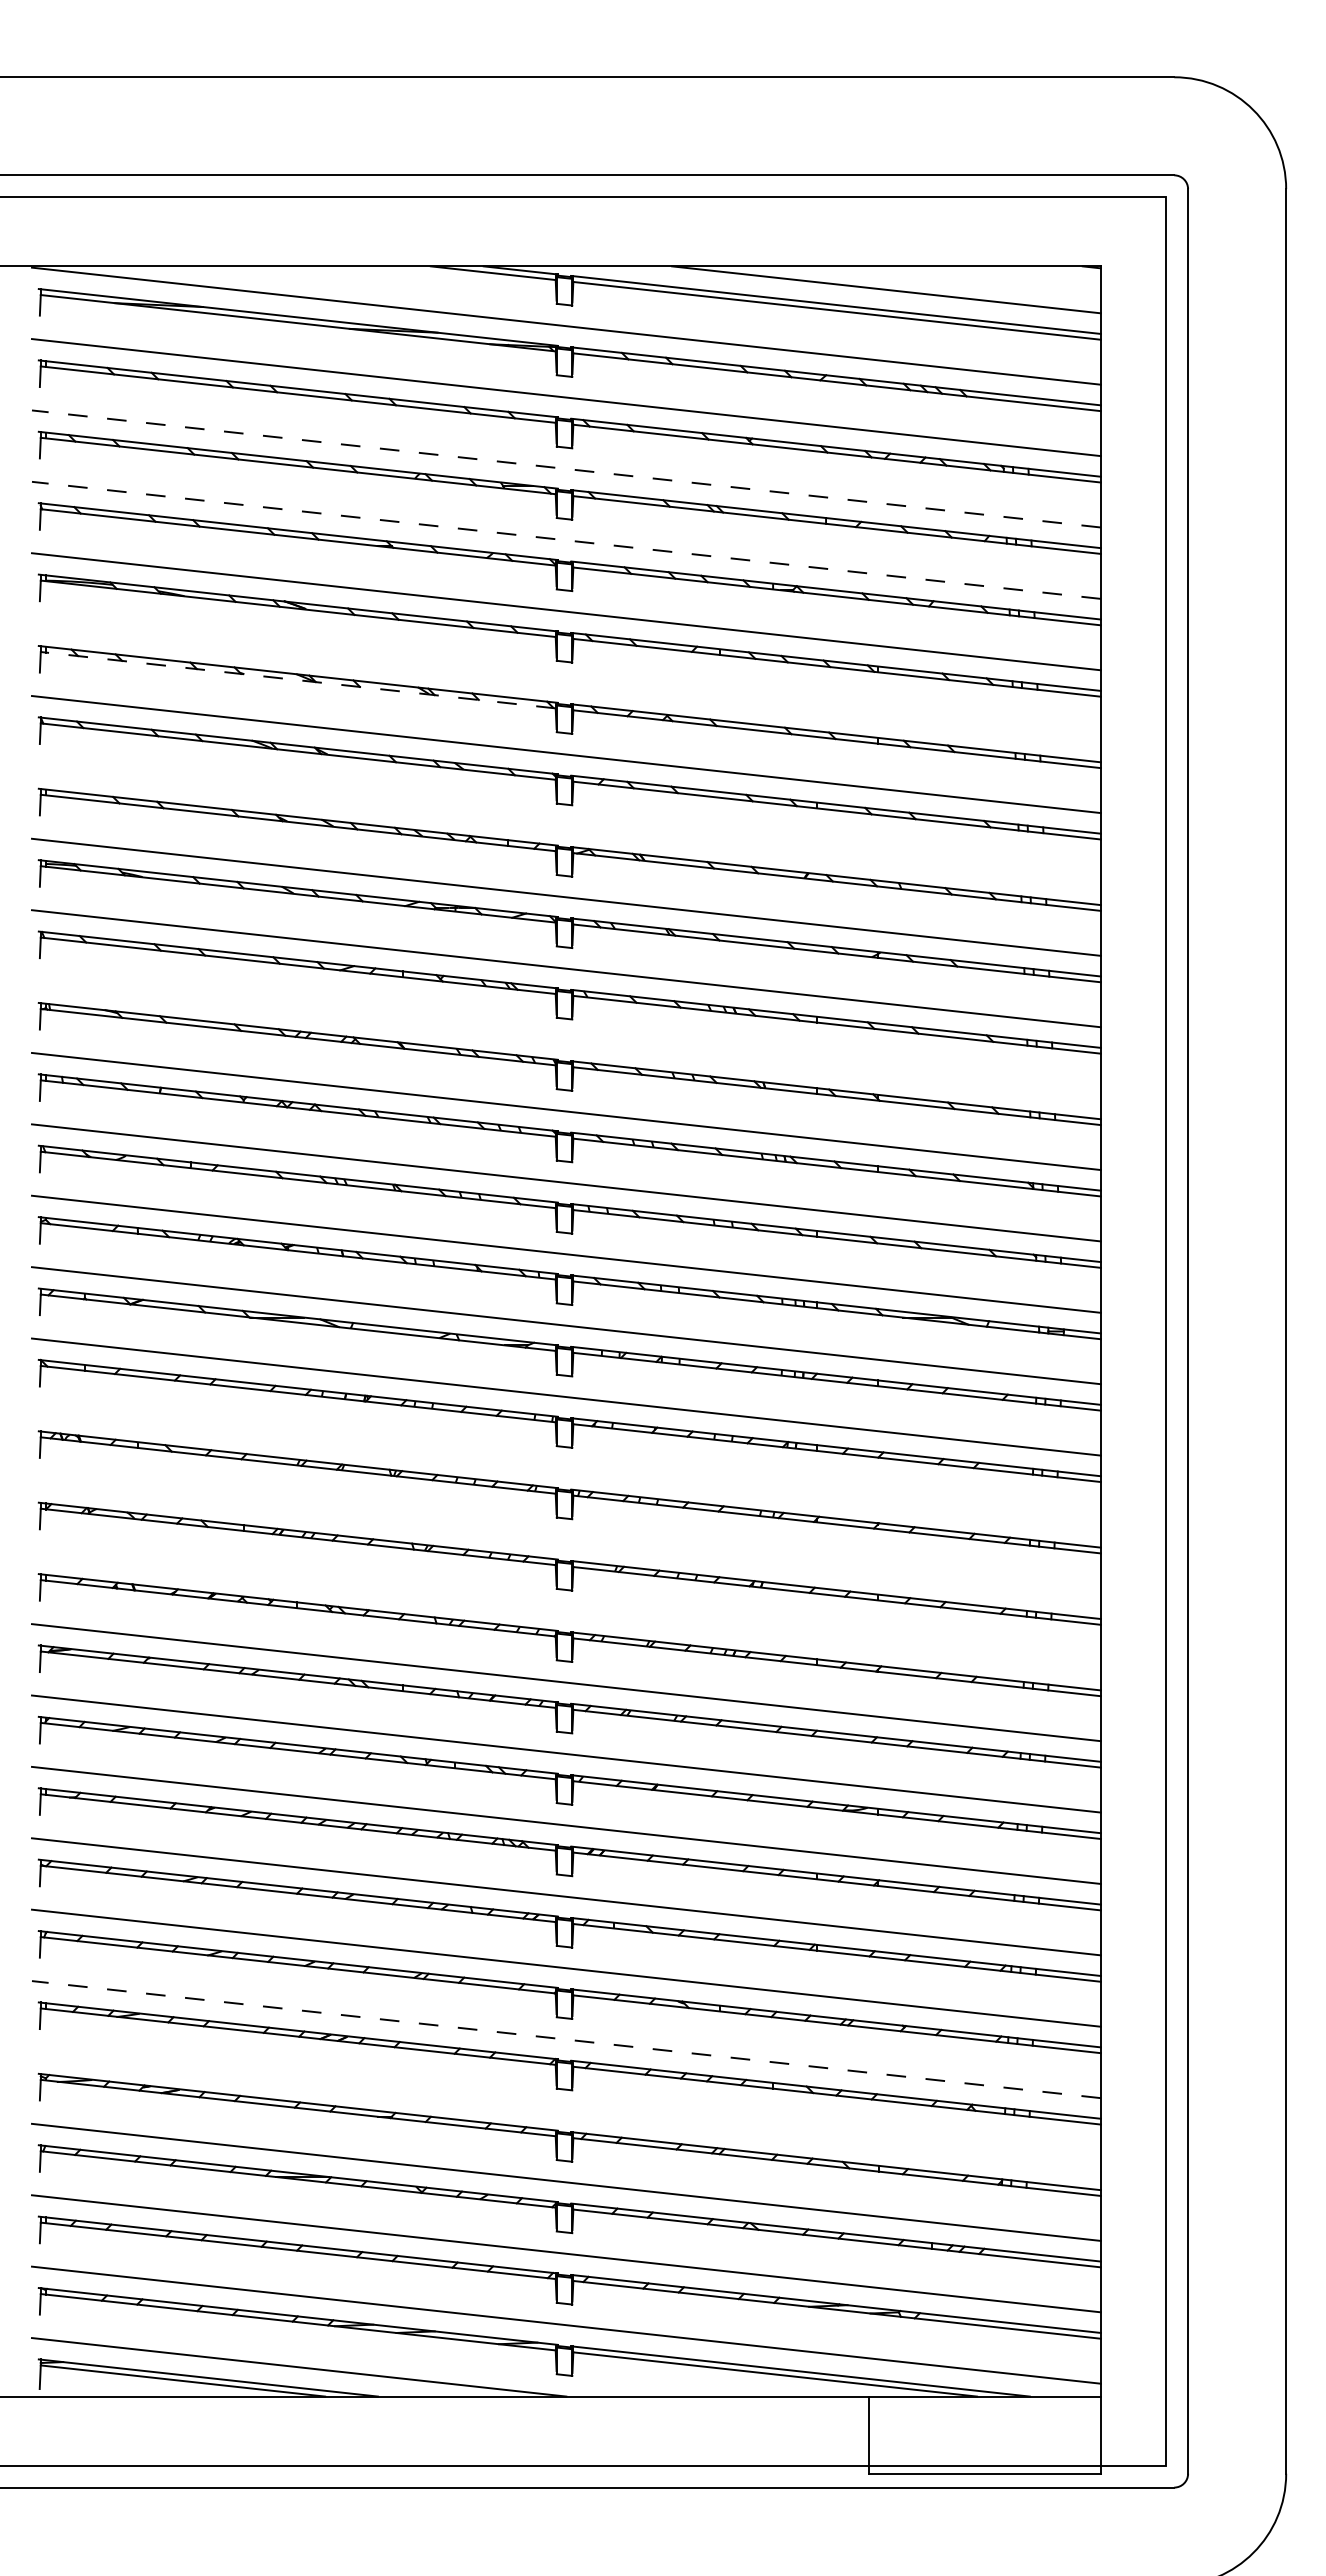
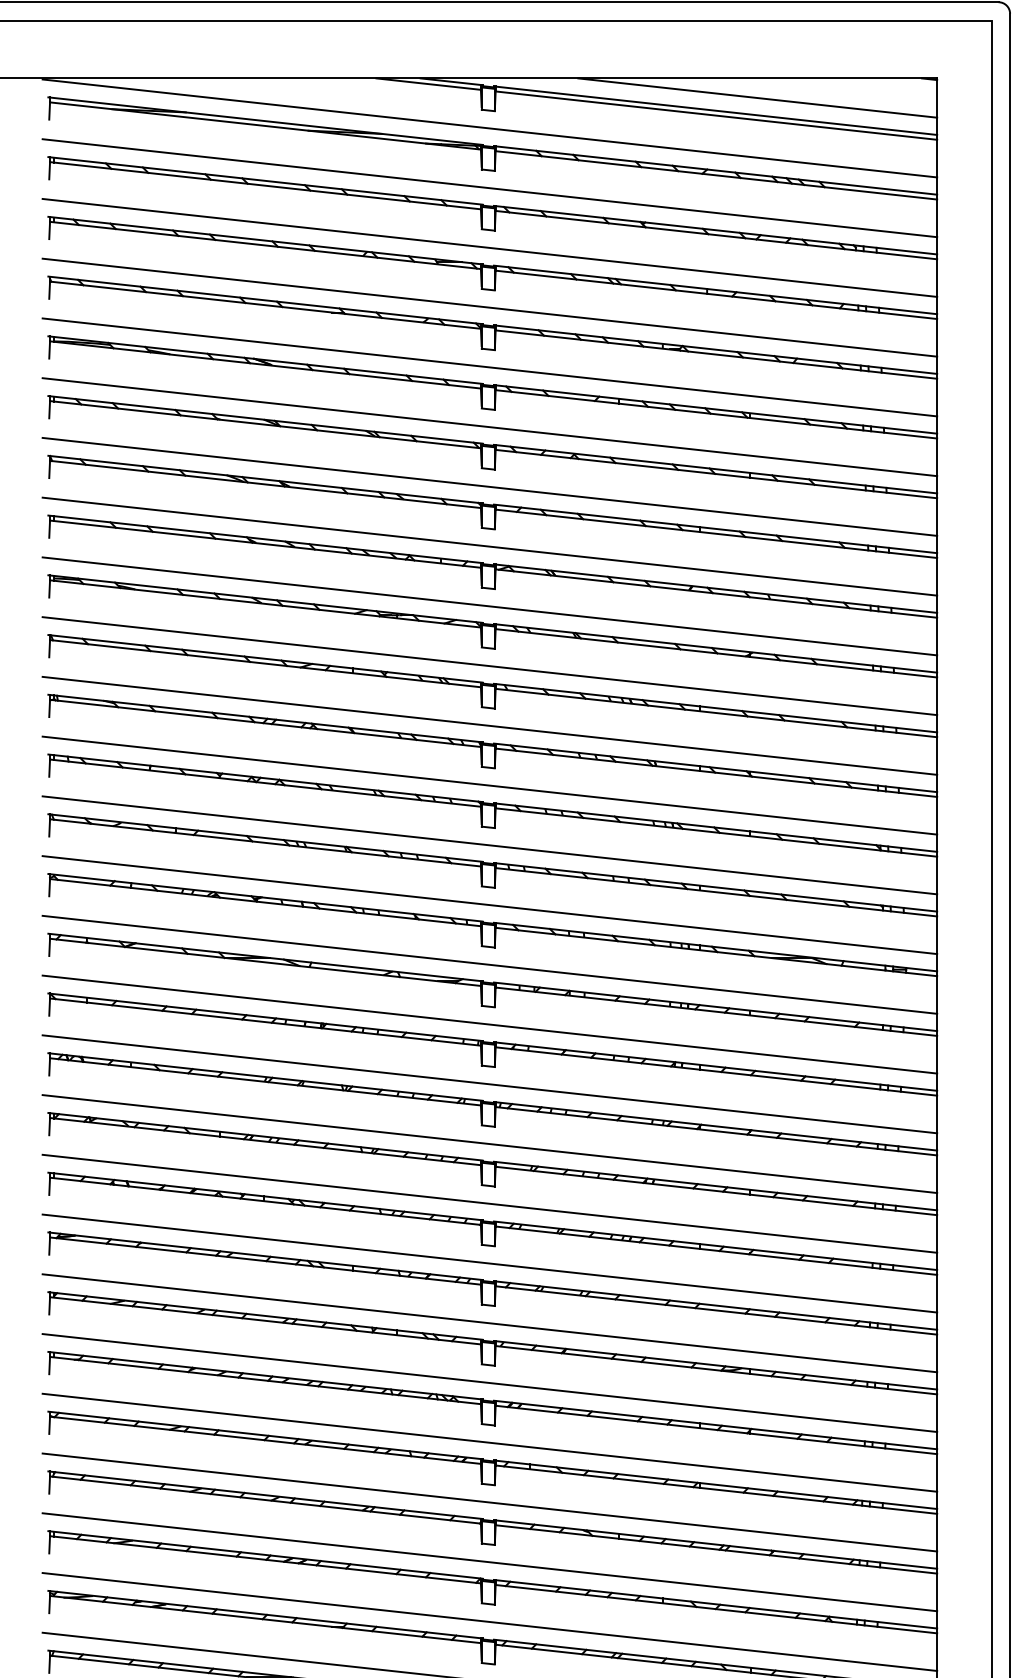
line: (566, 468) -> (489, 247), dashed -> solid
line: (566, 540) -> (489, 307), dashed -> solid
line: (298, 680) -> (265, 424), dashed -> solid
line: (565, 682) -> (489, 426), added
line: (565, 825) -> (489, 546), added
line: (565, 1039) -> (489, 725), added
line: (565, 1468) -> (489, 1084), added
line: (565, 1539) -> (489, 1143), added
line: (565, 1610) -> (489, 1203), added
line: (566, 2039) -> (489, 1562), dashed -> solid
line: (565, 2110) -> (489, 1621), added

